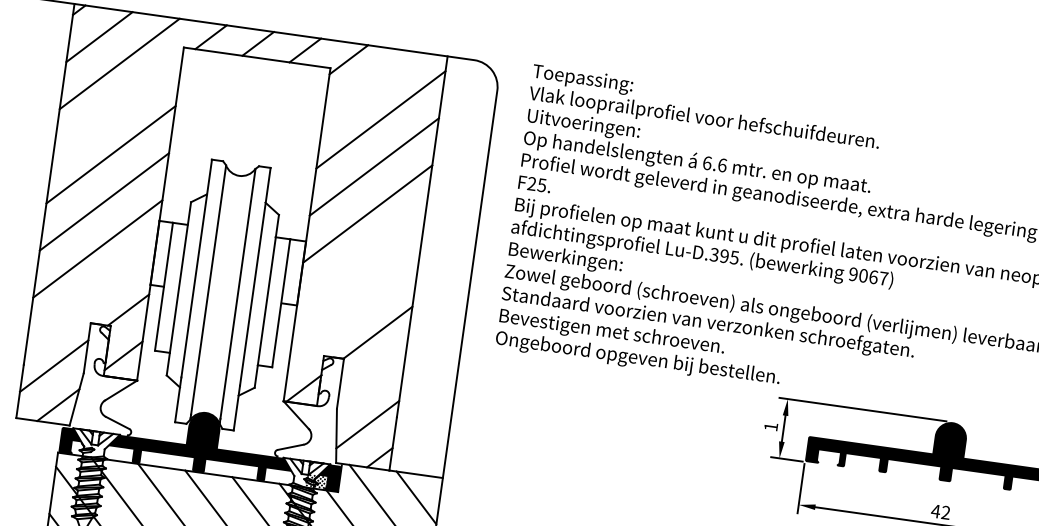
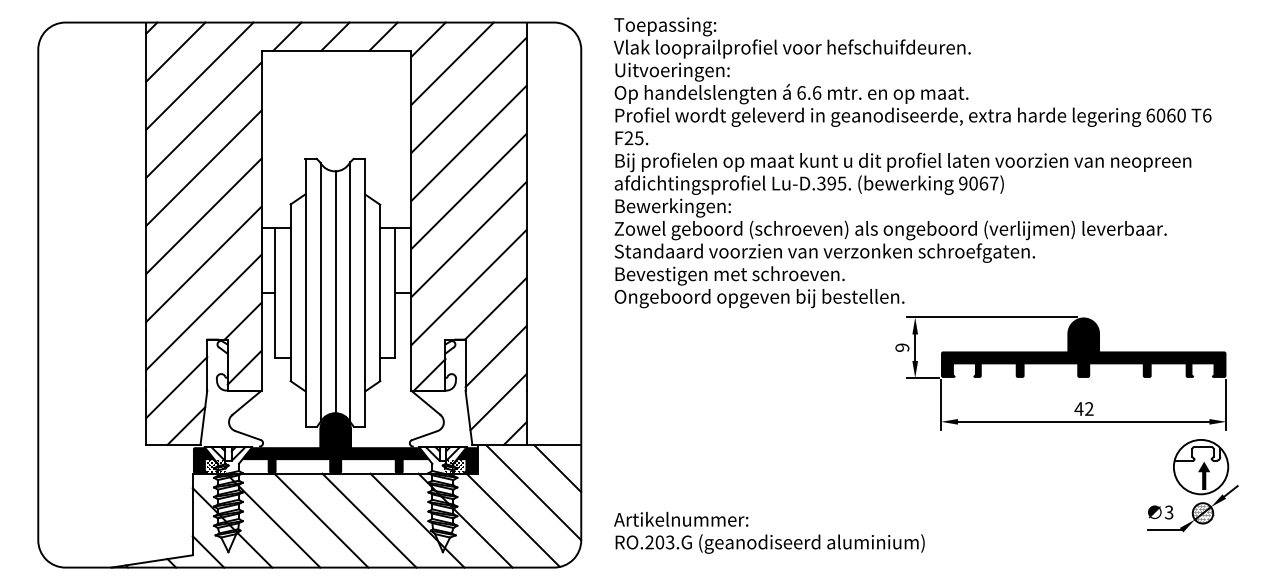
line: (369, 86) -> (452, 63), added
line: (117, 106) -> (203, 119), added
line: (360, 261) -> (468, 239), added
line: (222, 294) -> (335, 292), added
line: (90, 296) -> (203, 312), added
line: (354, 308) -> (468, 287), added
line: (371, 379) -> (495, 356), added
text: (771, 426) -> (902, 347), 1 -> 9
hatch: (81, 448) -> (215, 466), added

